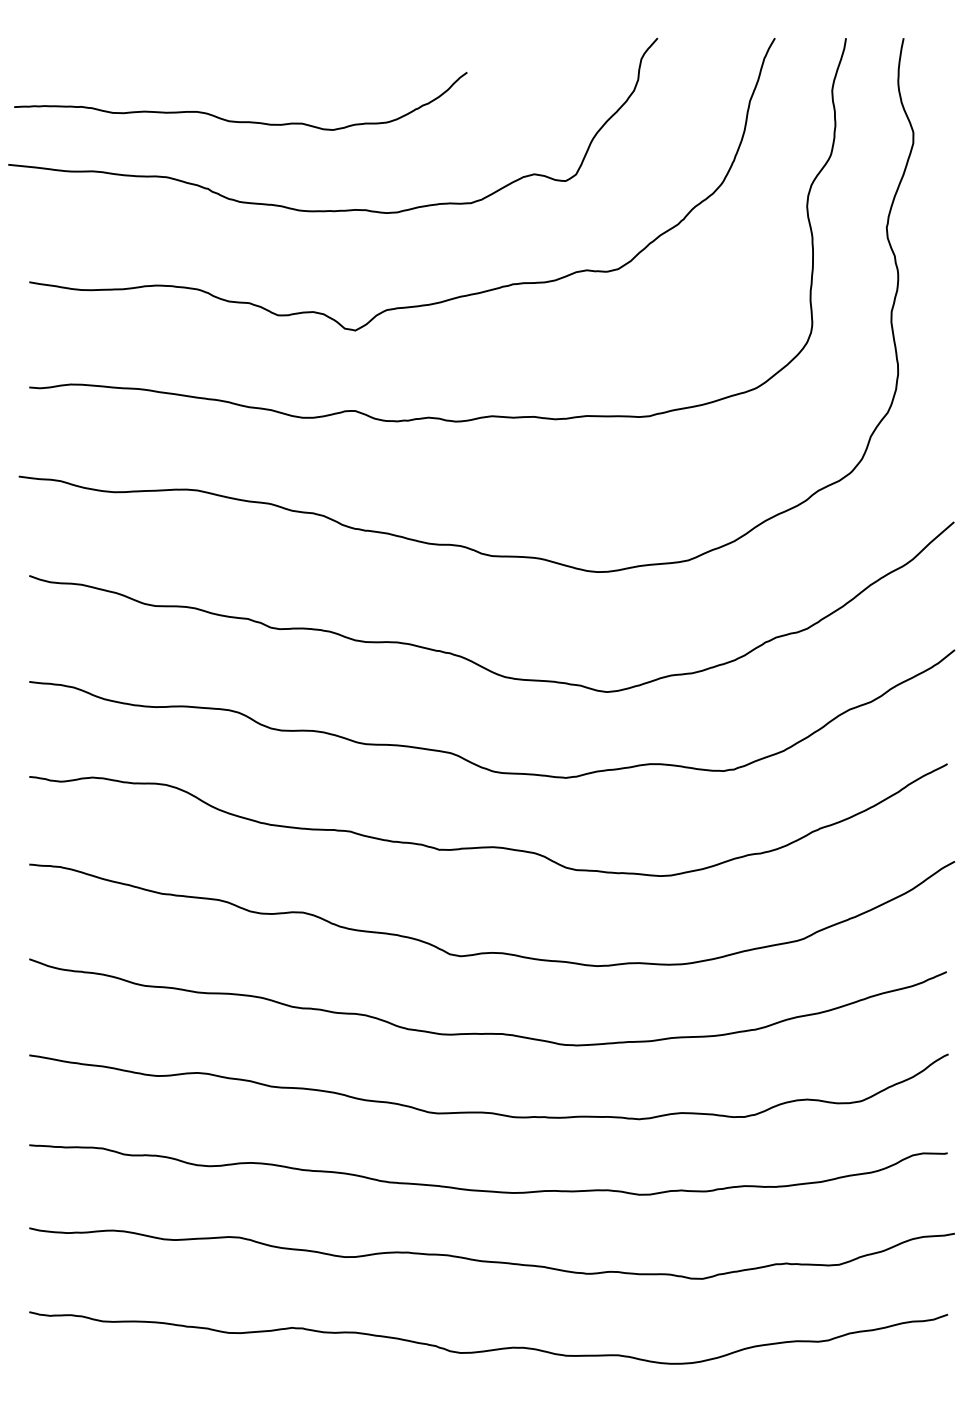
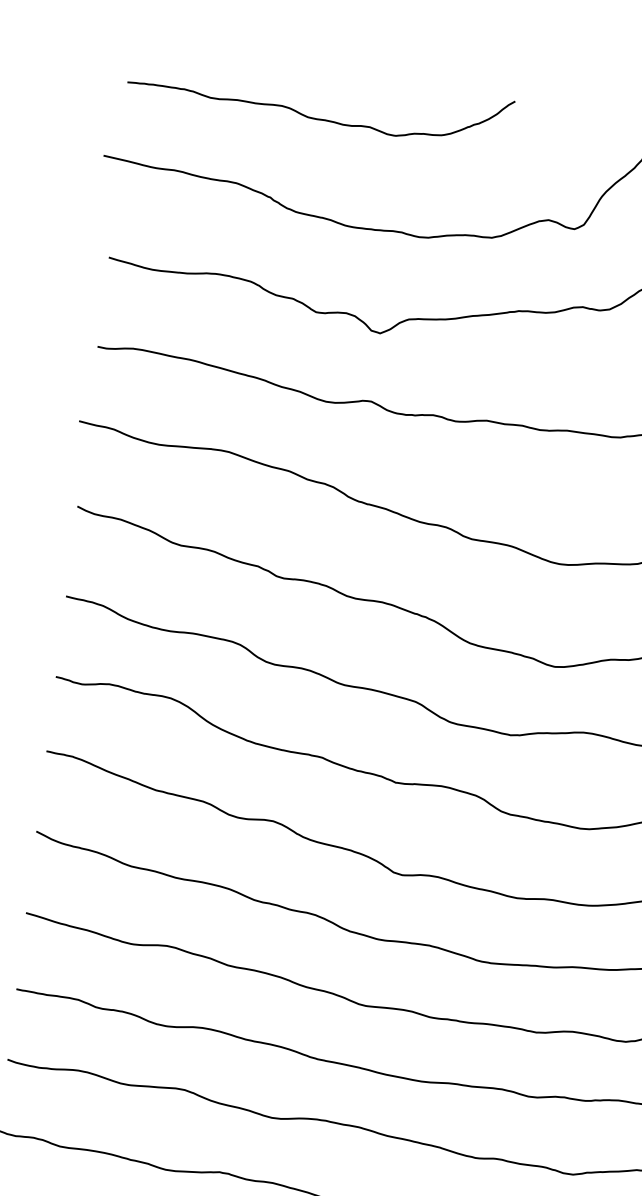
curve: (234, 120) -> (312, 117), moved

